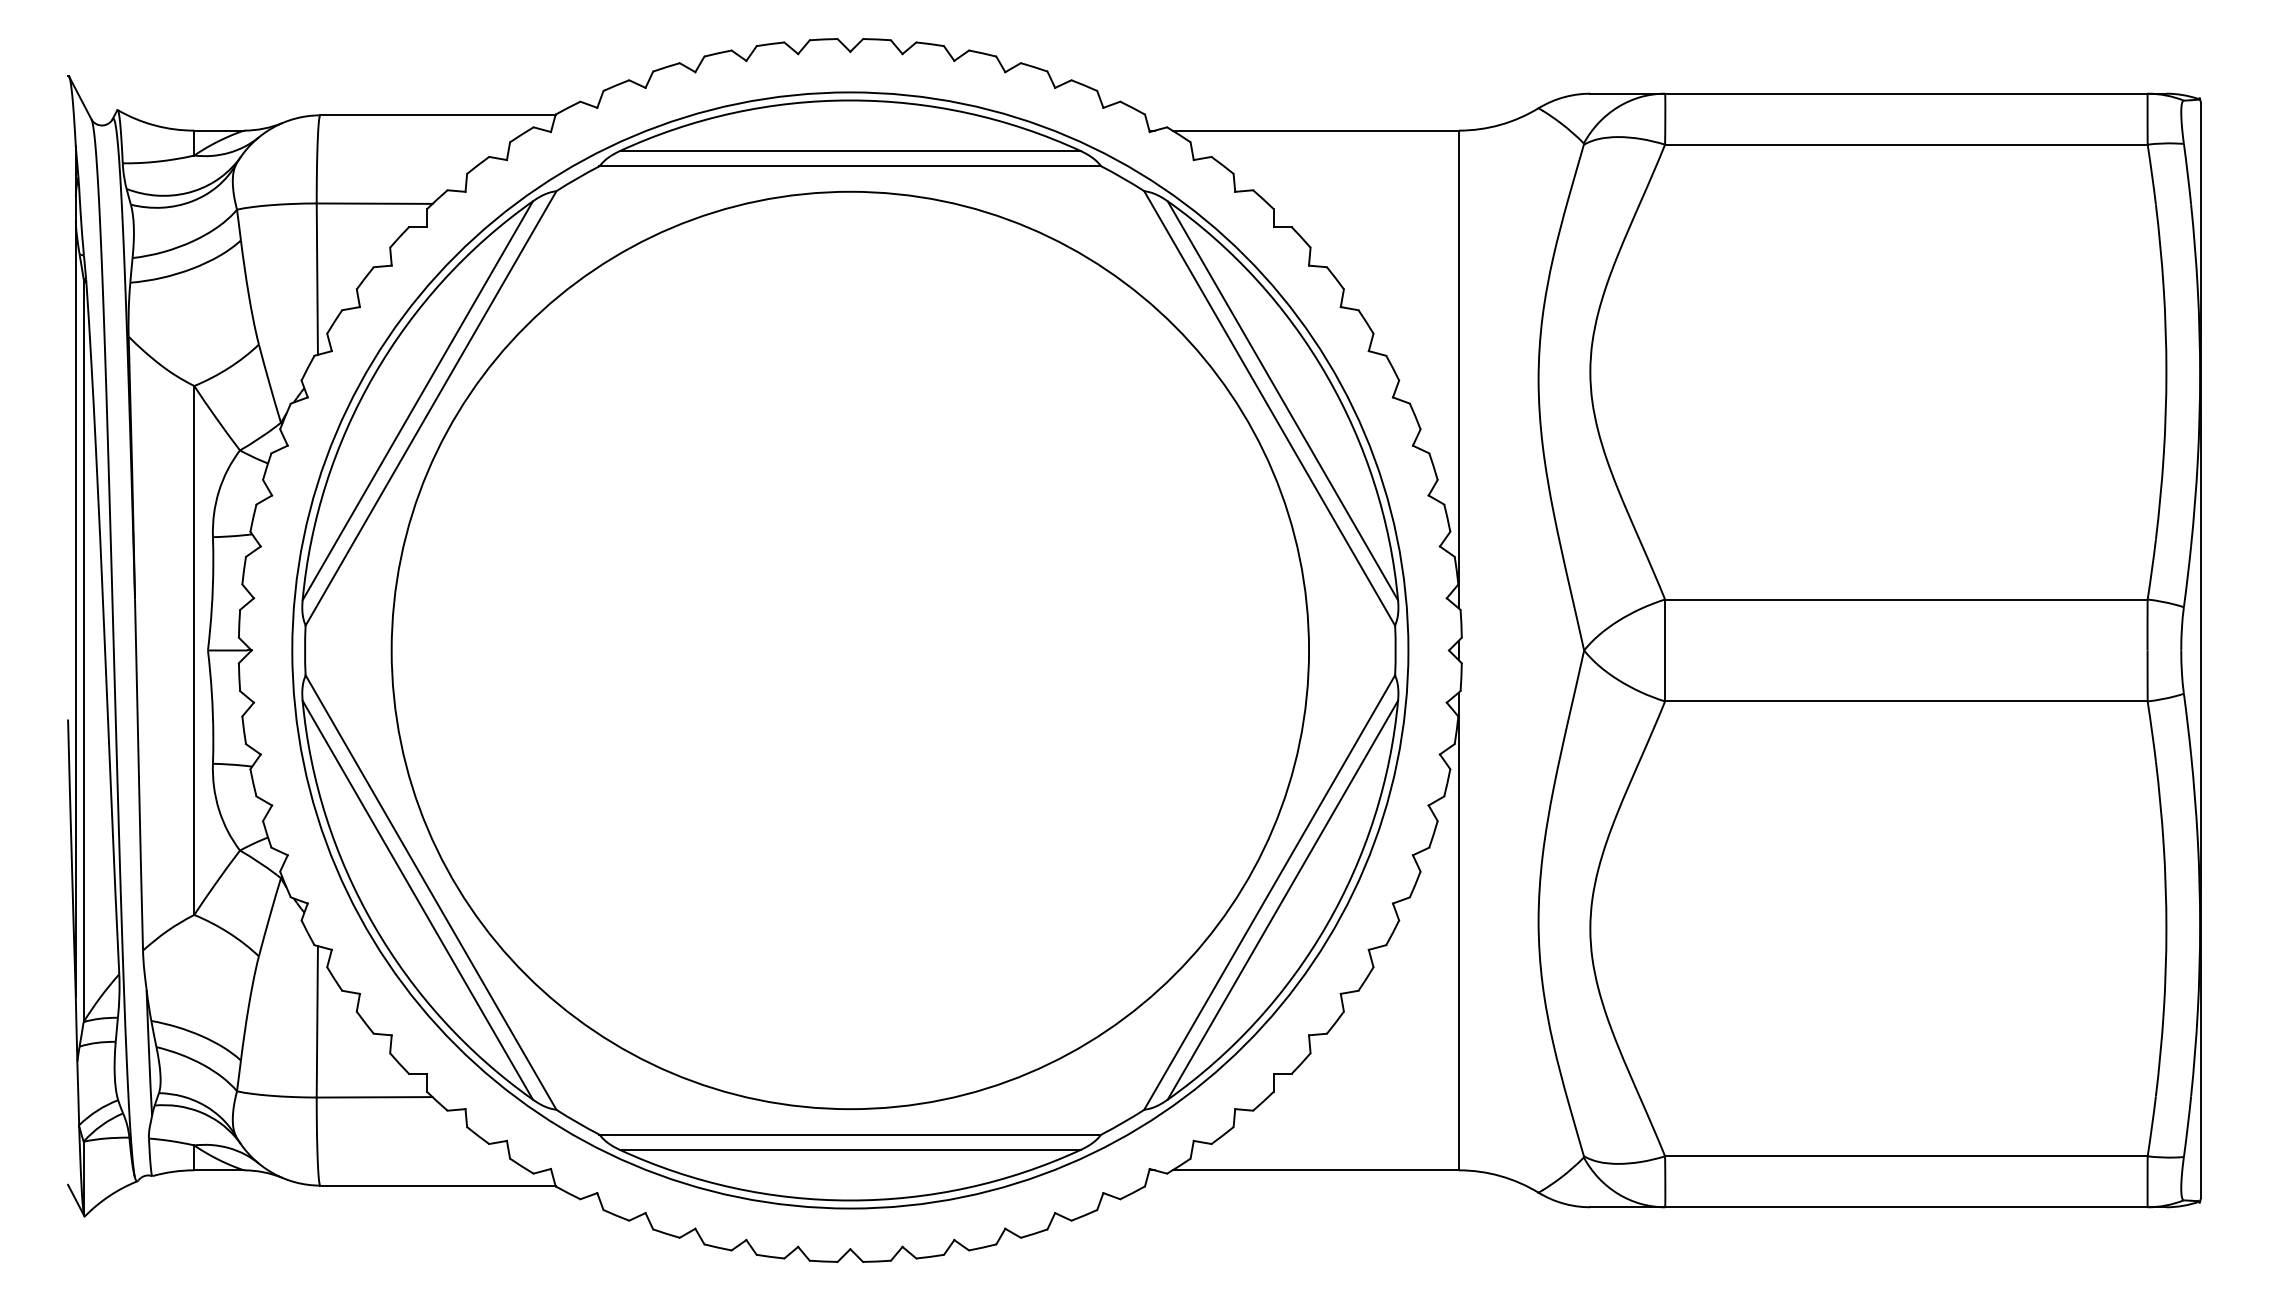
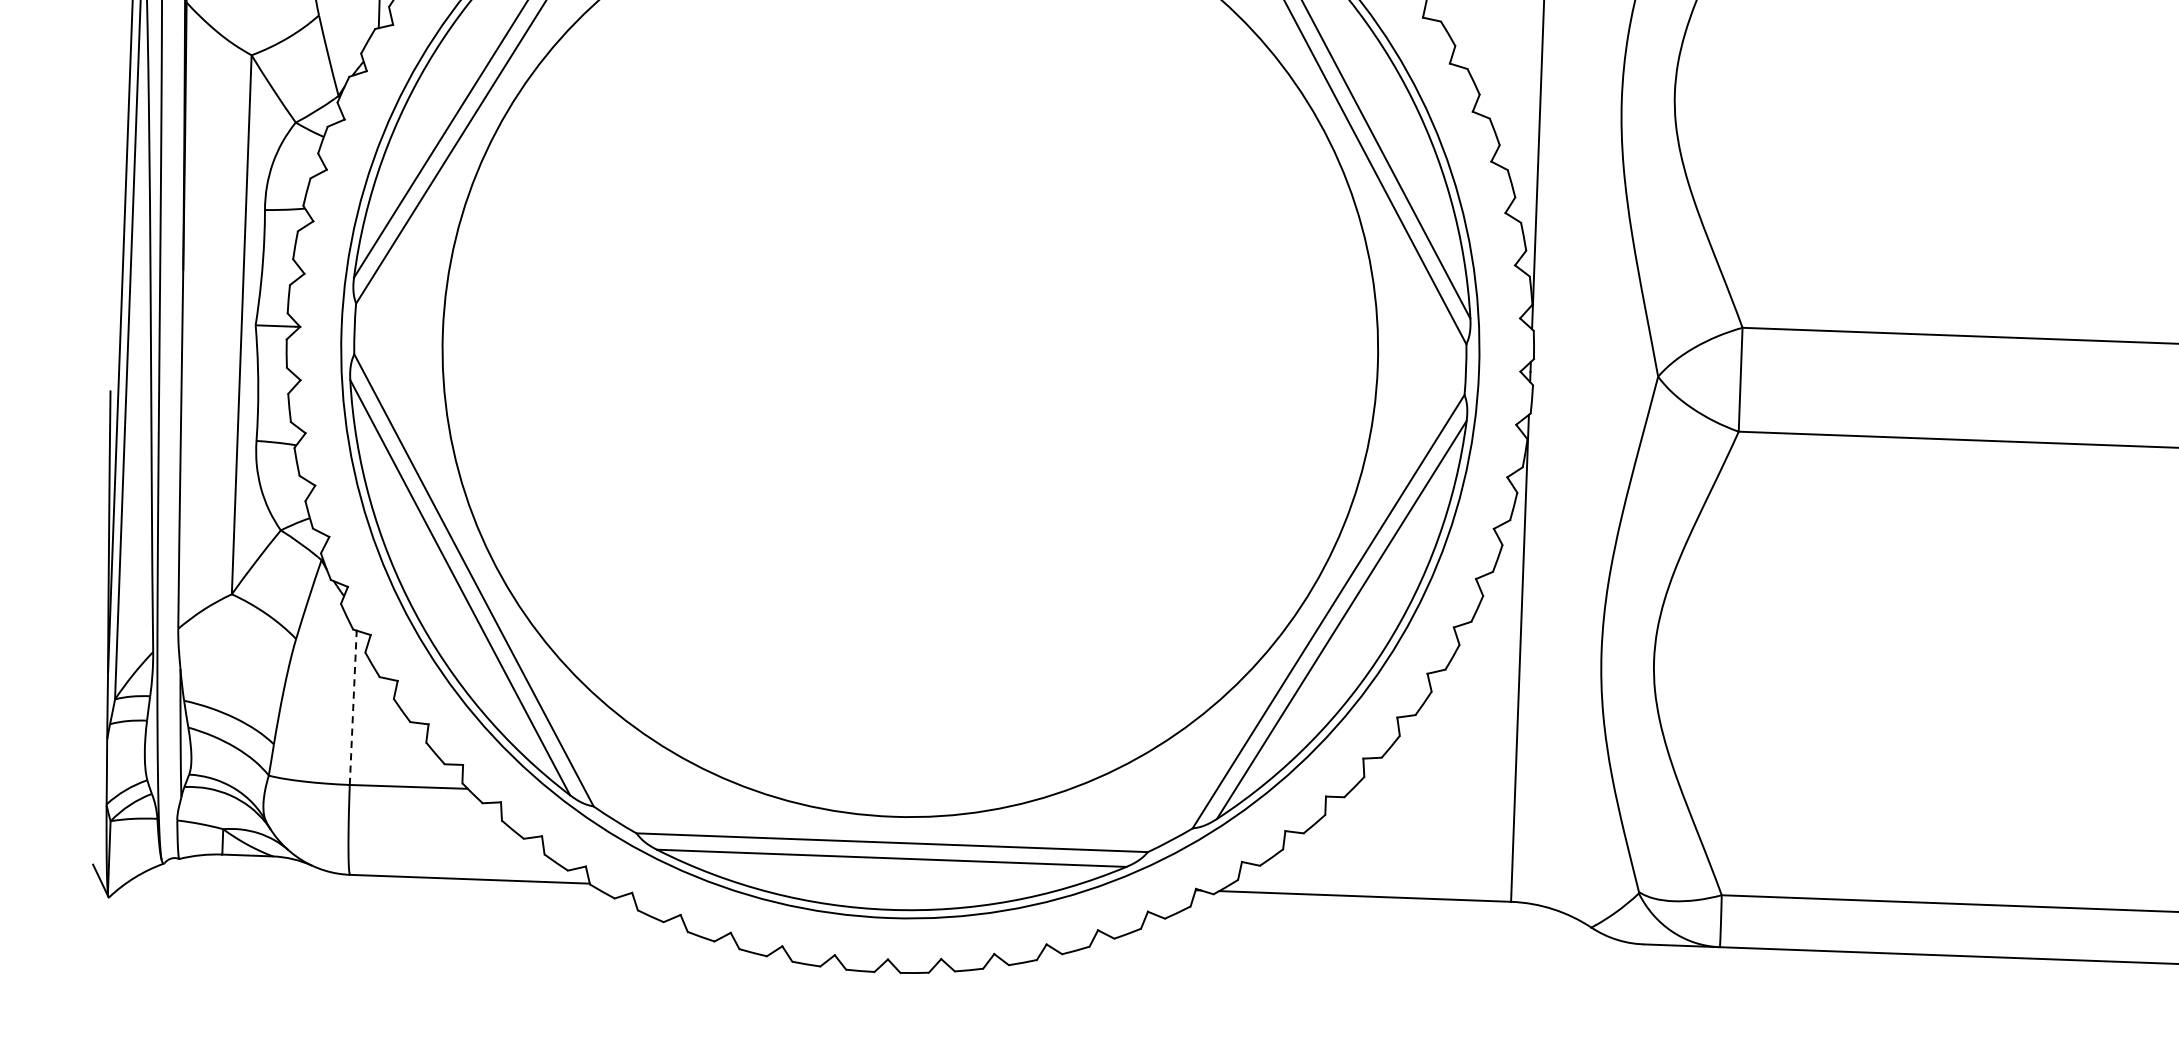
line: (317, 1021) -> (353, 707), solid -> dashed

